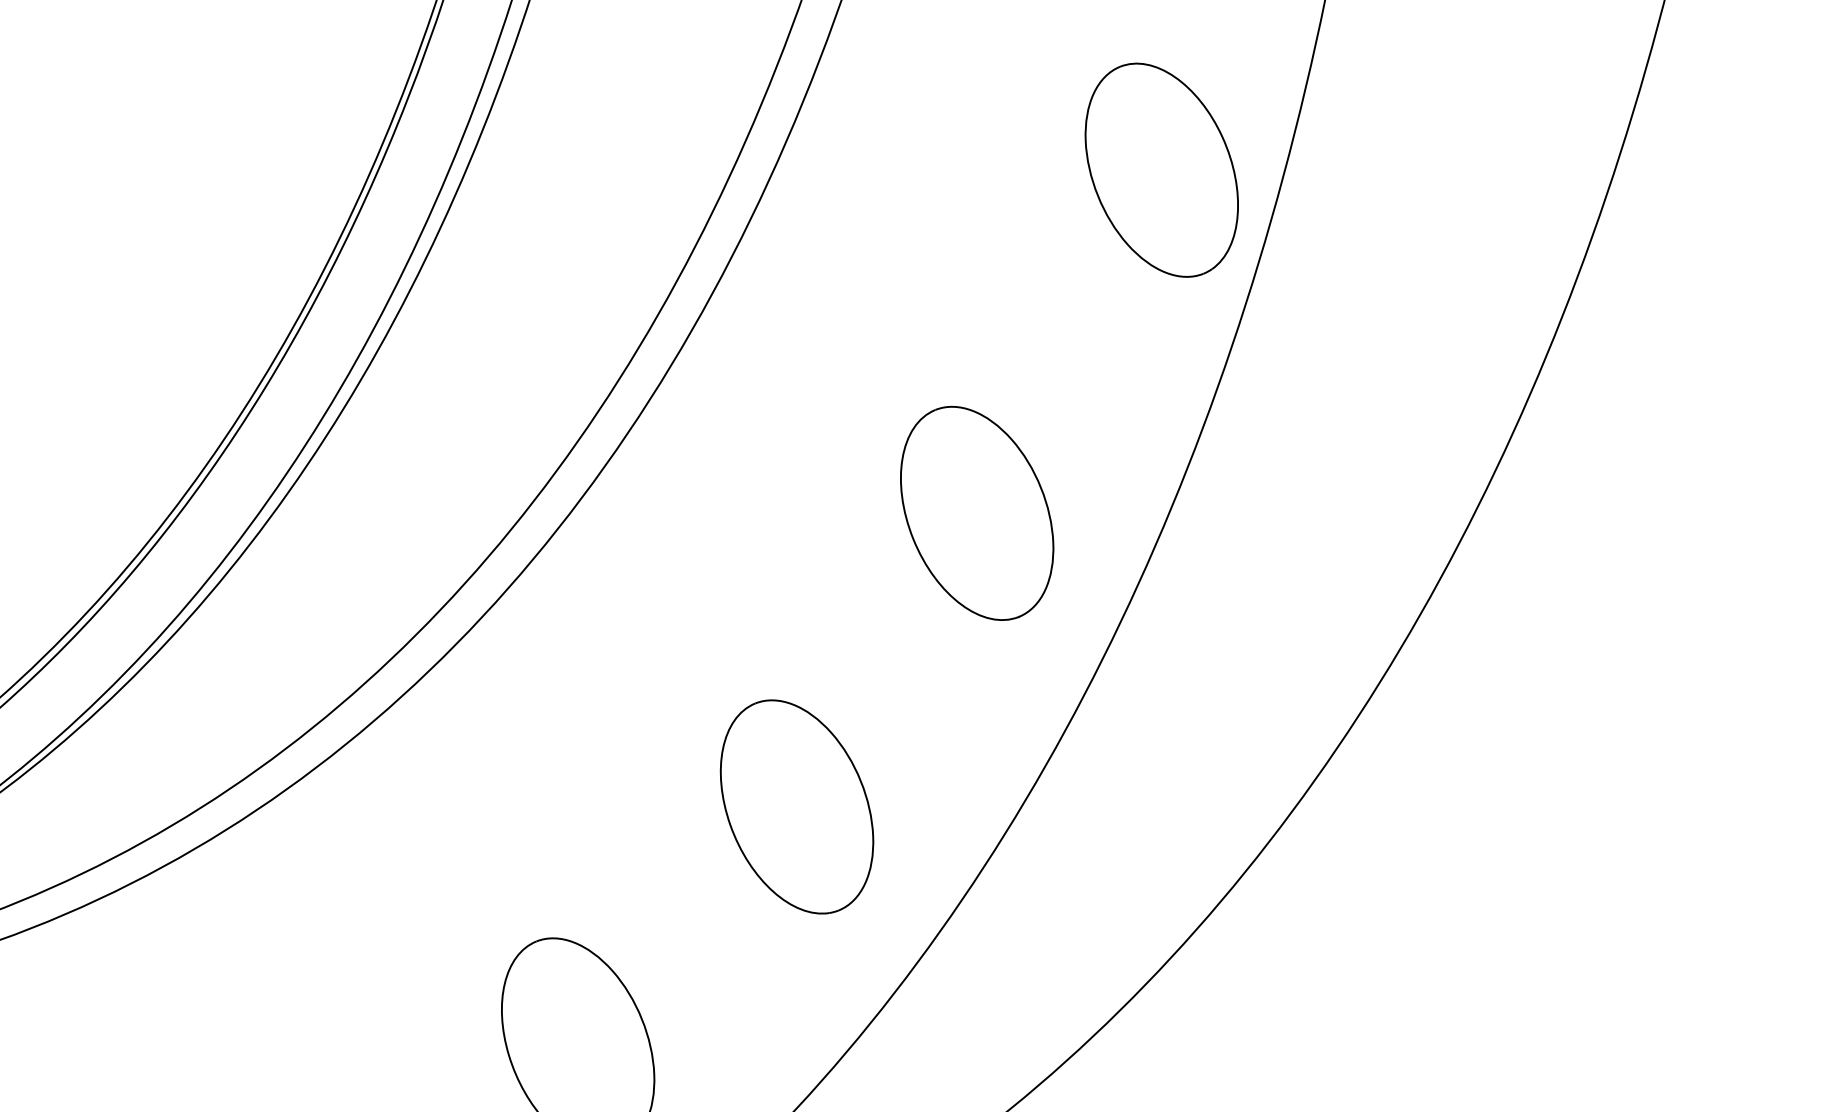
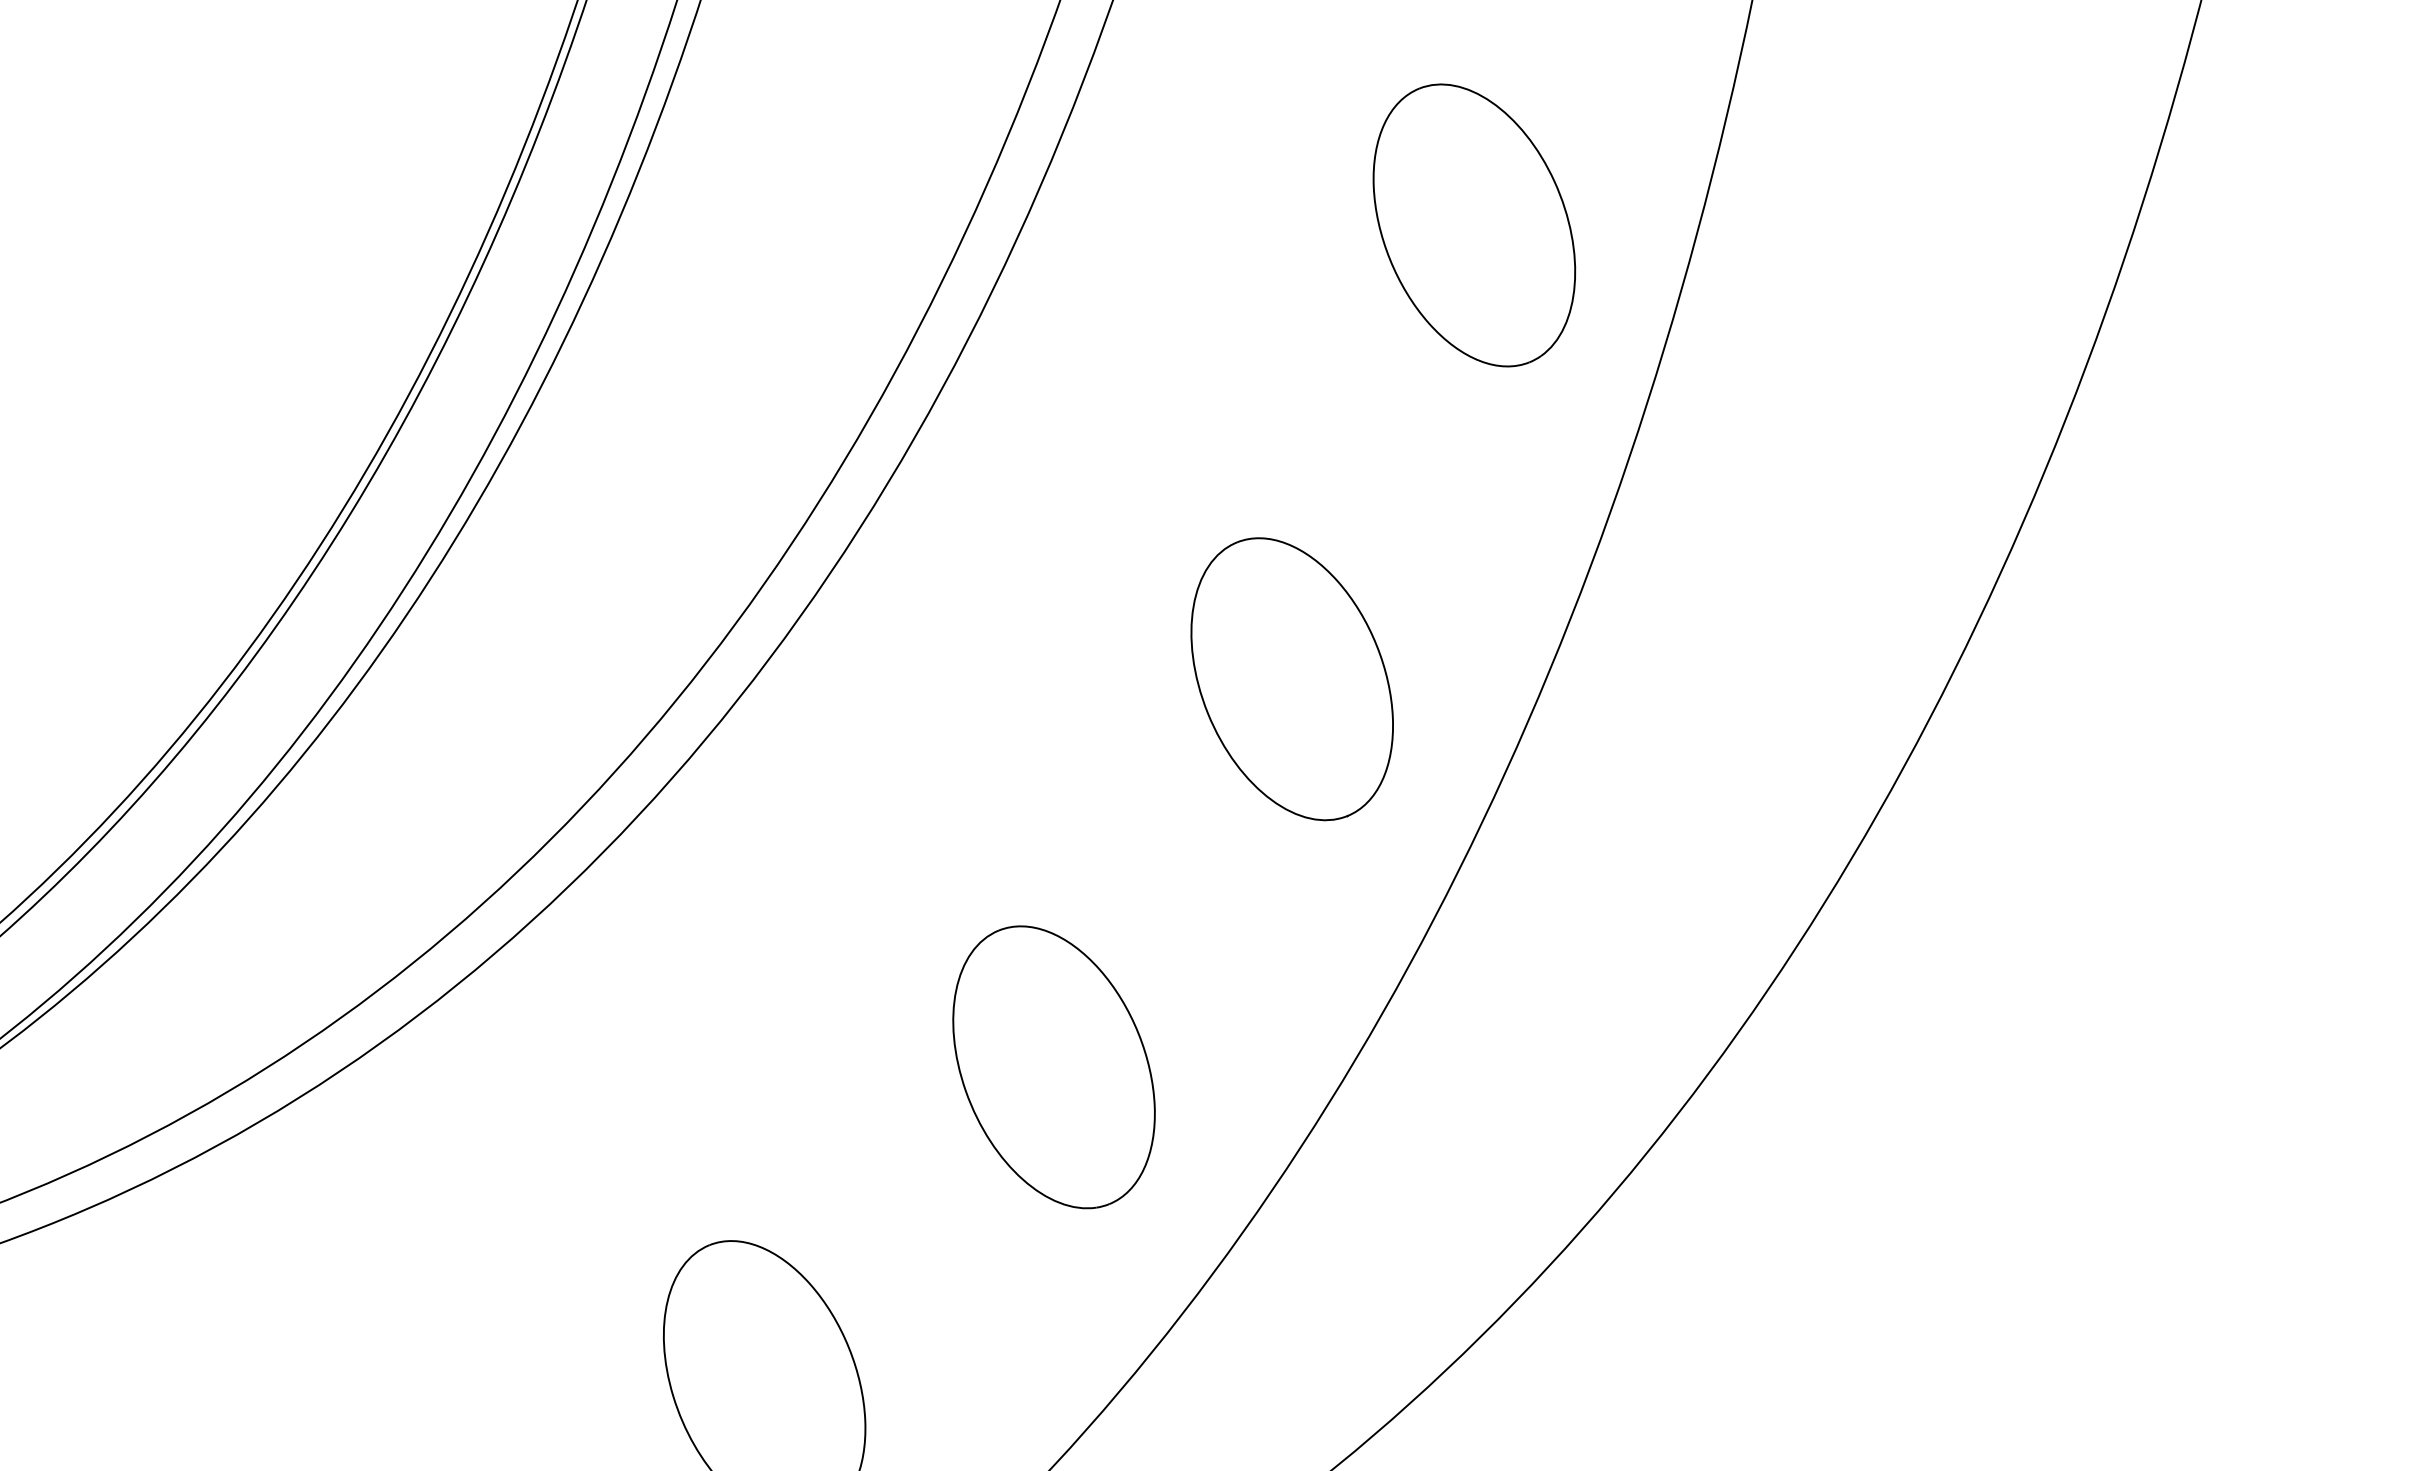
part: (1161, 170) -> (1474, 225), moved

